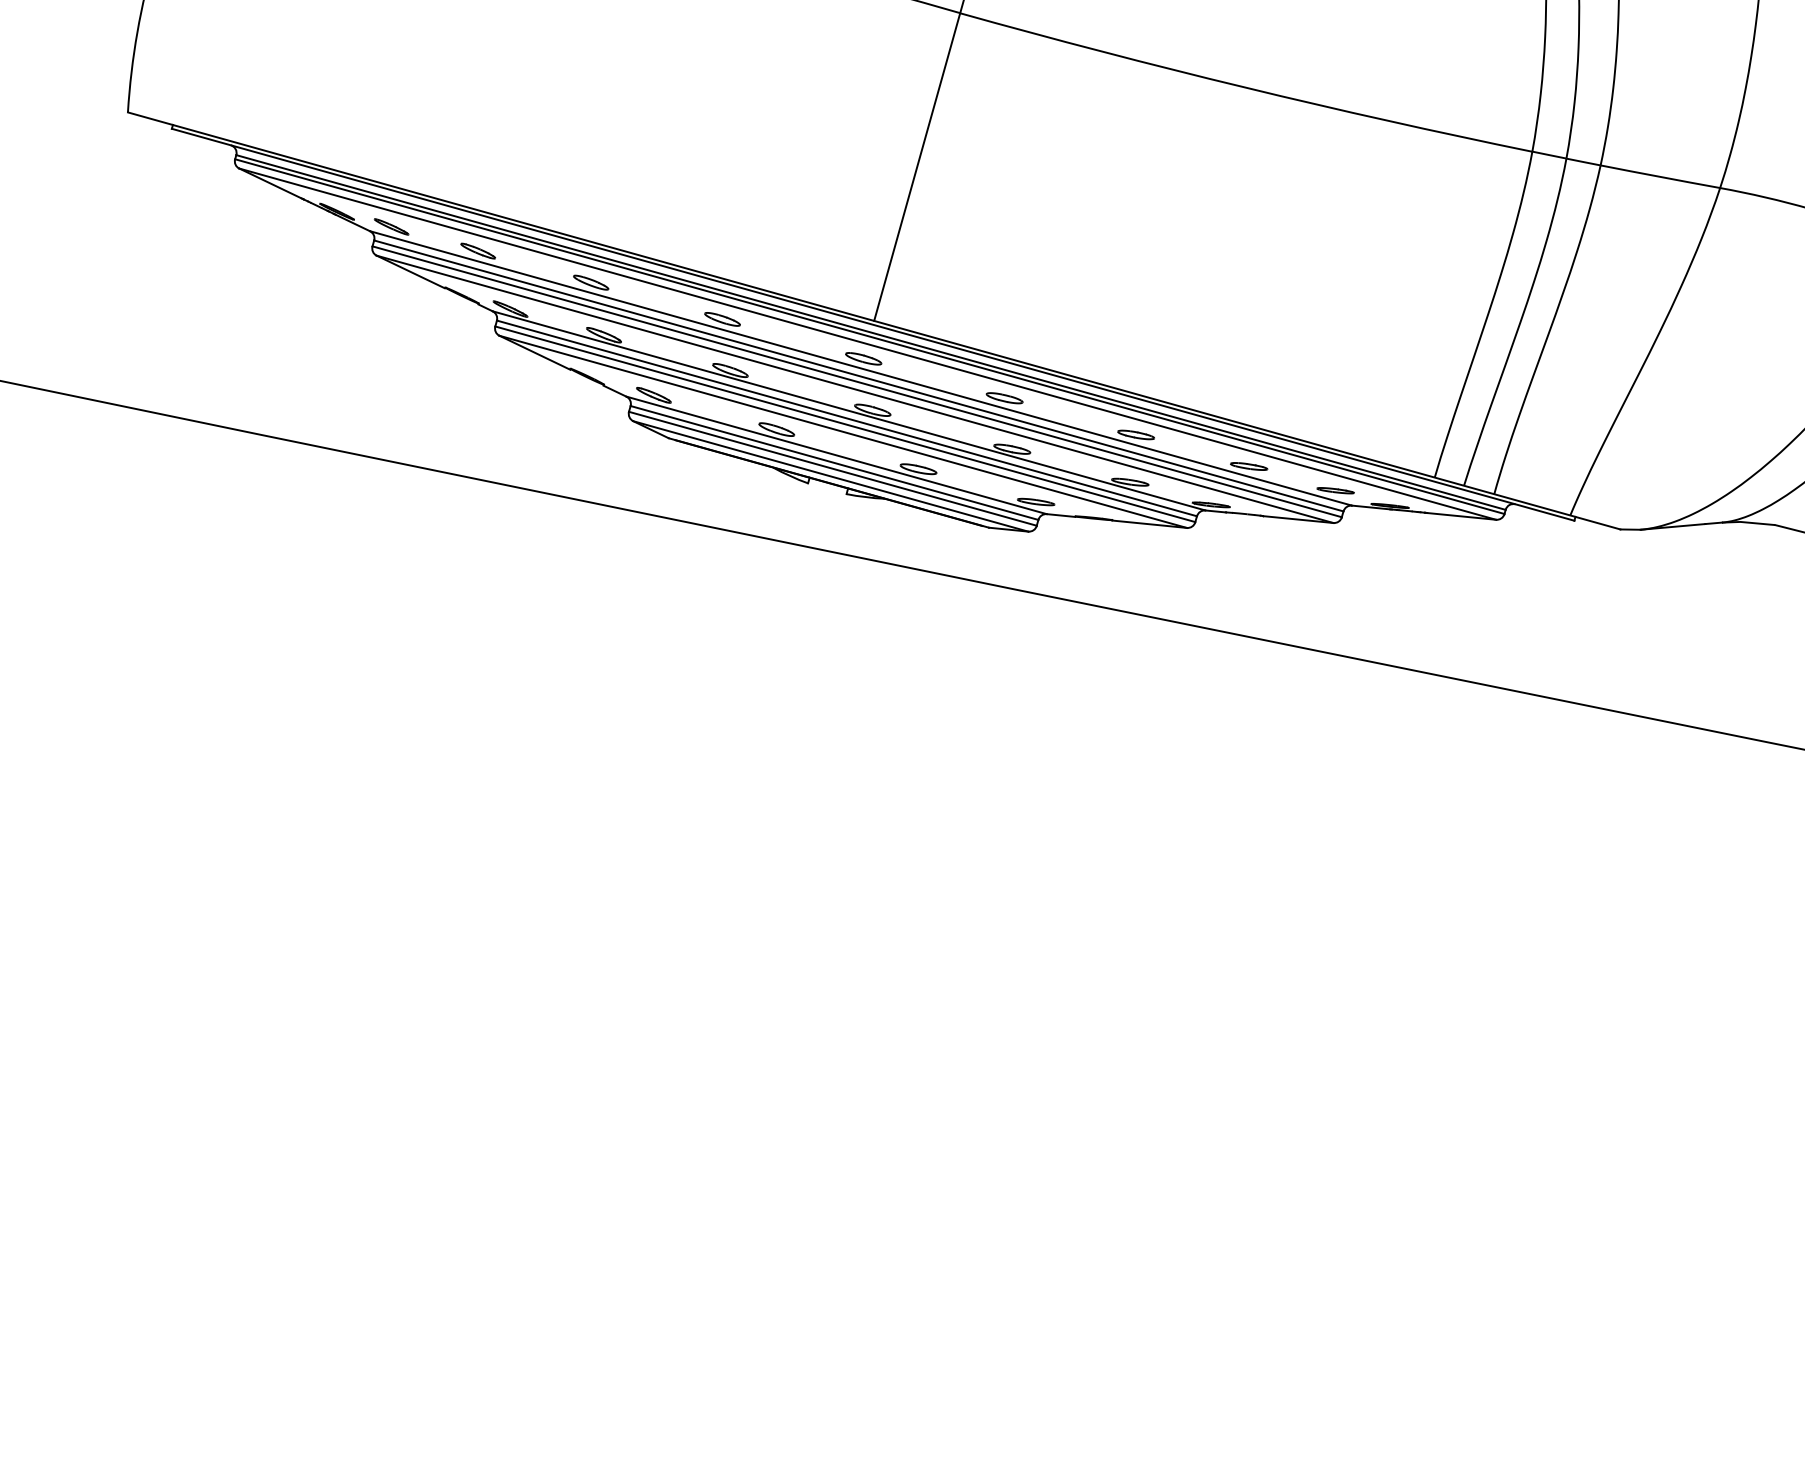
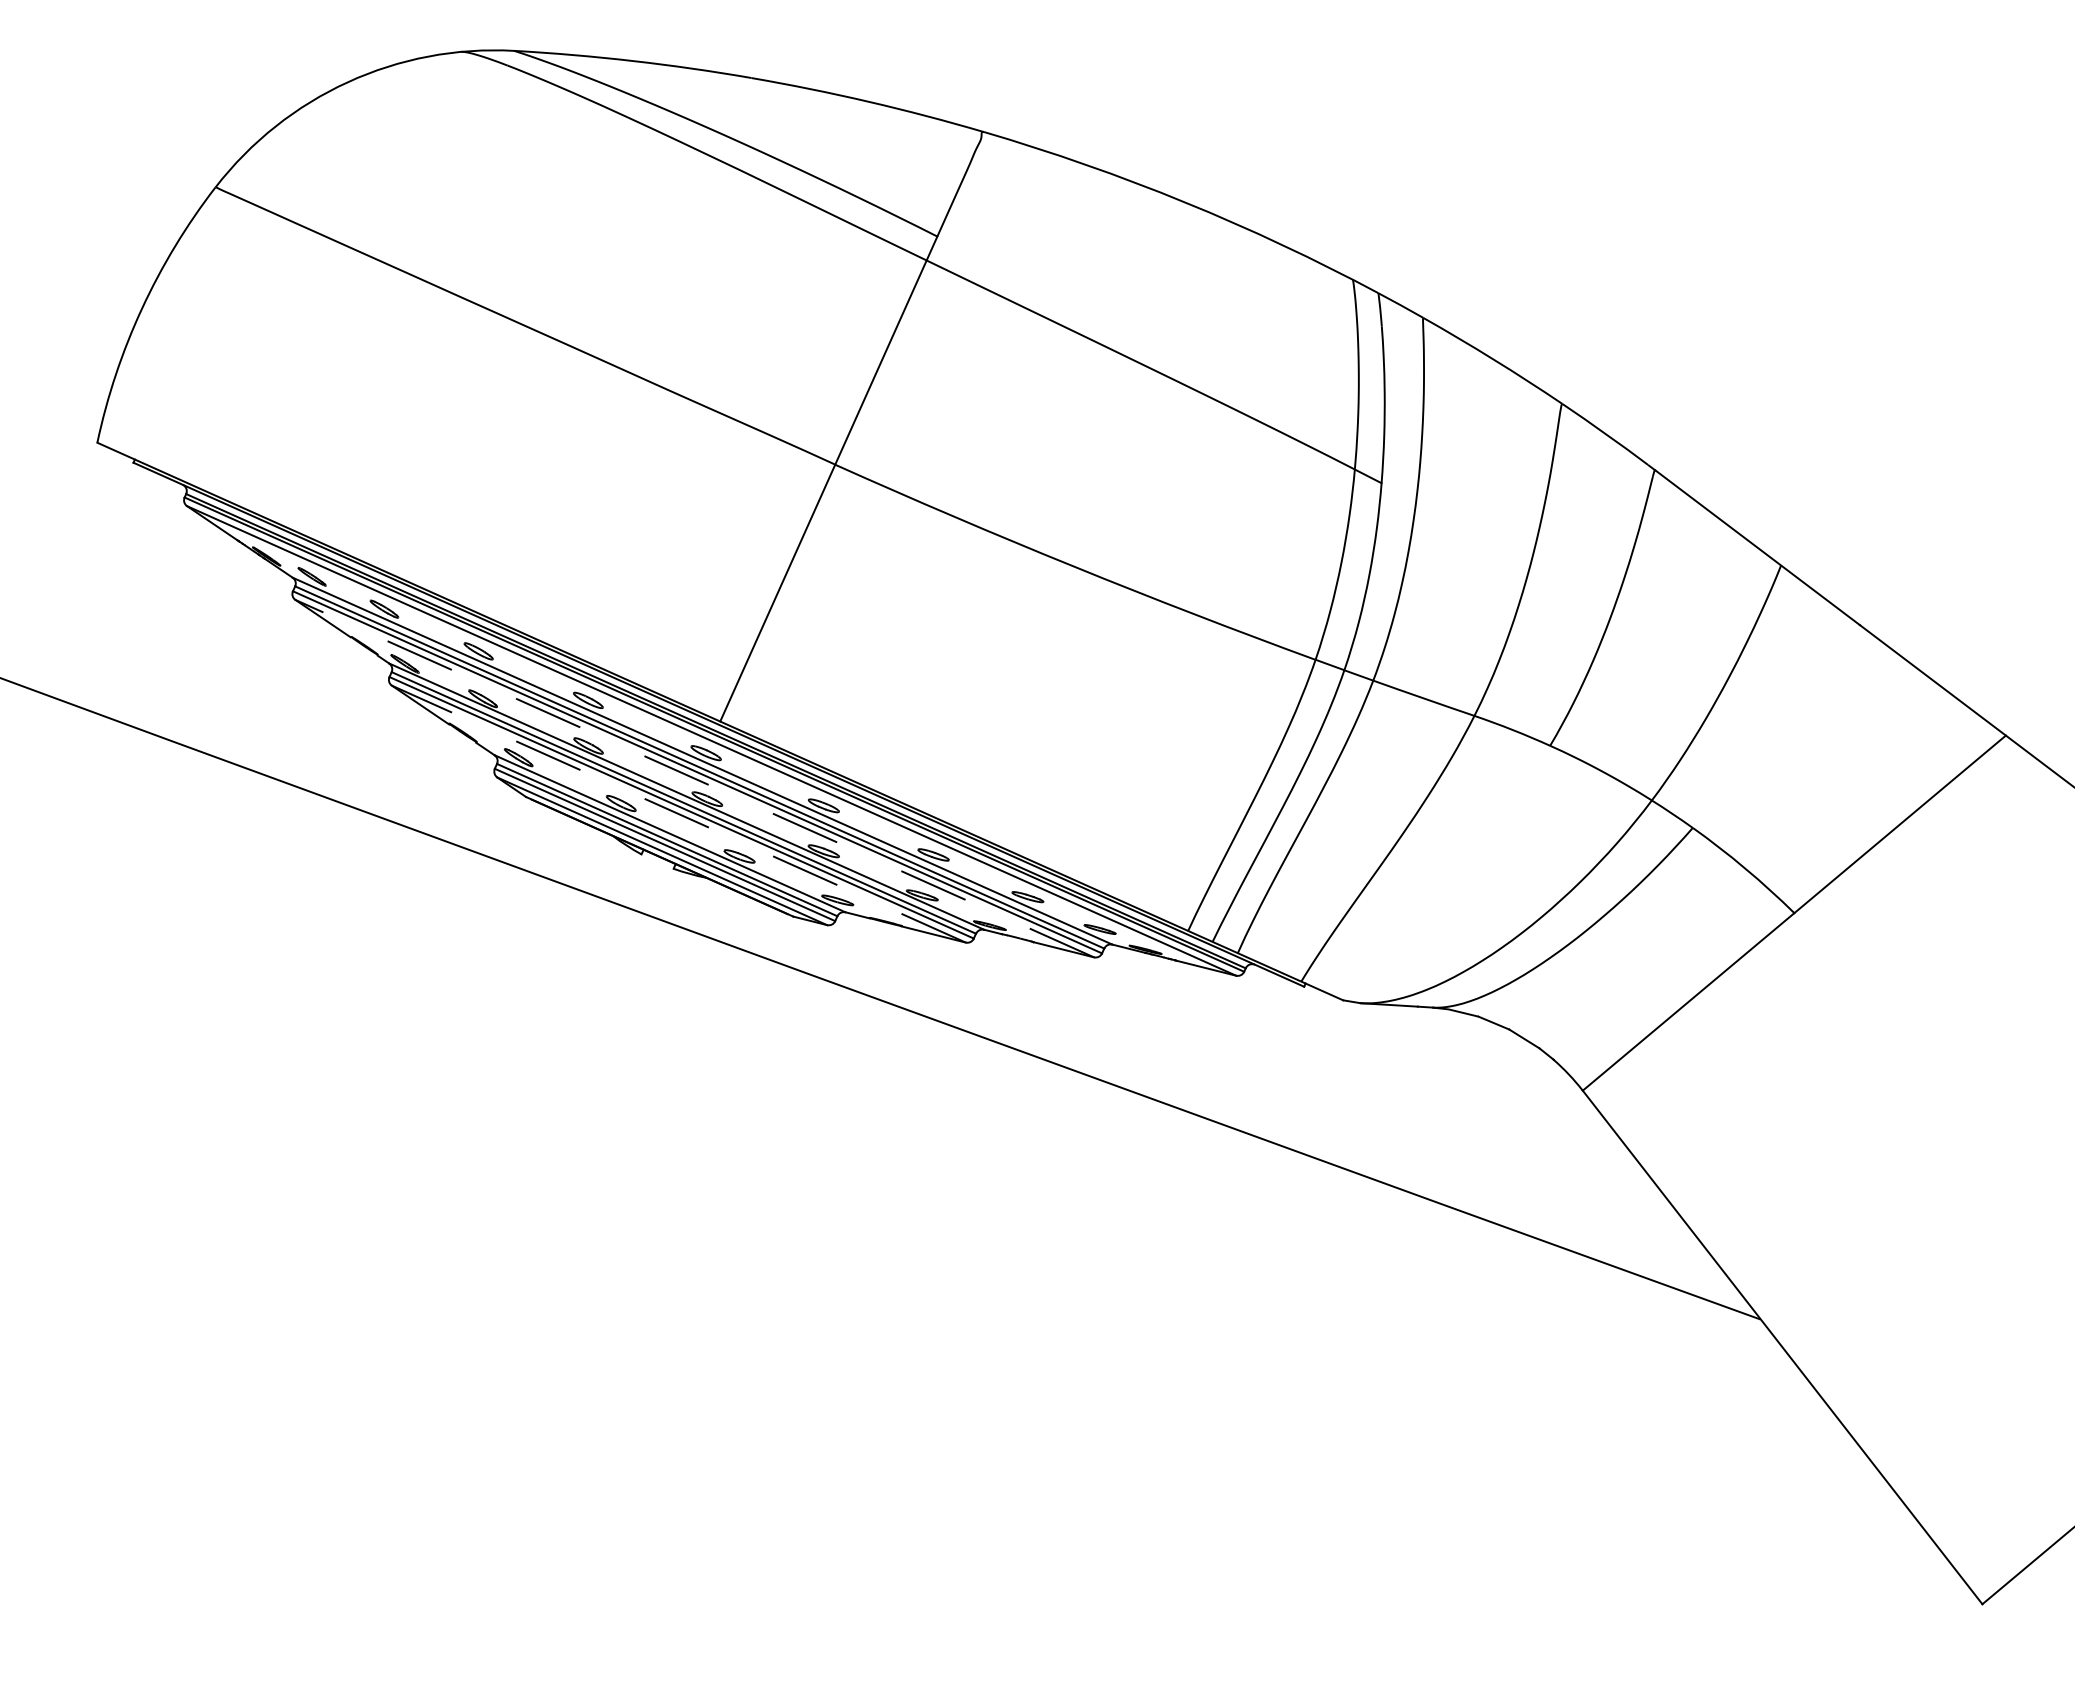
line: (854, 389) -> (694, 778), solid -> dashed
line: (842, 431) -> (678, 813), solid -> dashed

